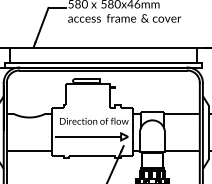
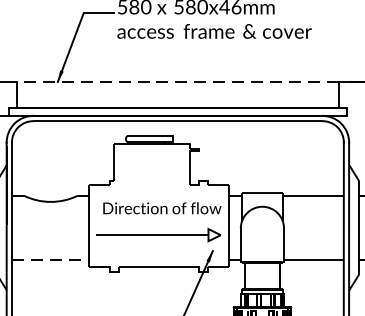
line: (102, 47) -> (176, 81), solid -> dashed
line: (29, 151) -> (50, 260), solid -> dashed

